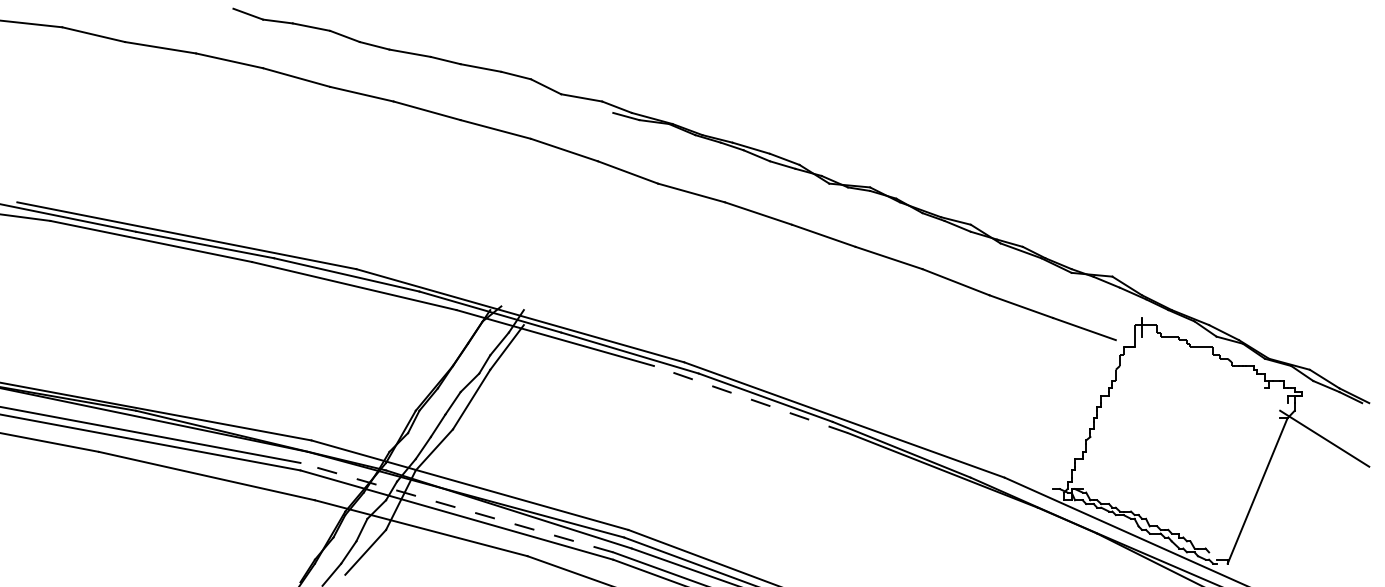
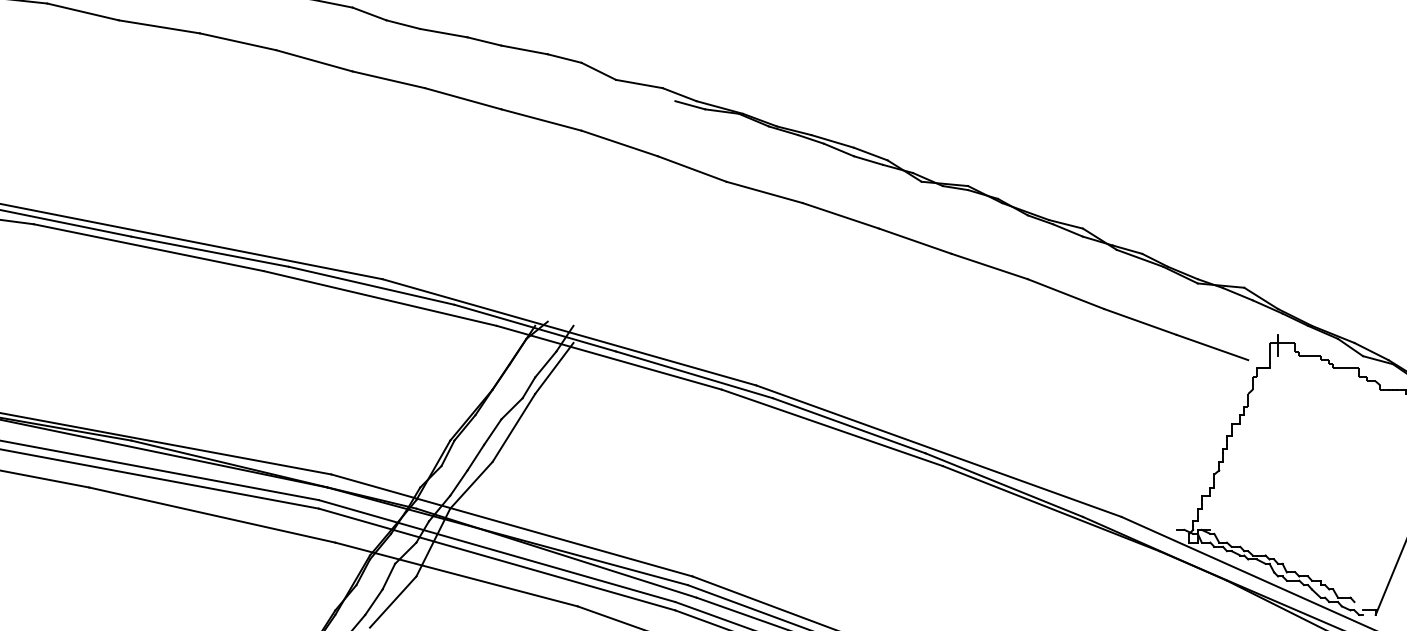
line: (750, 399) -> (831, 427), dashed -> solid
line: (456, 507) -> (496, 550), dashed -> solid

